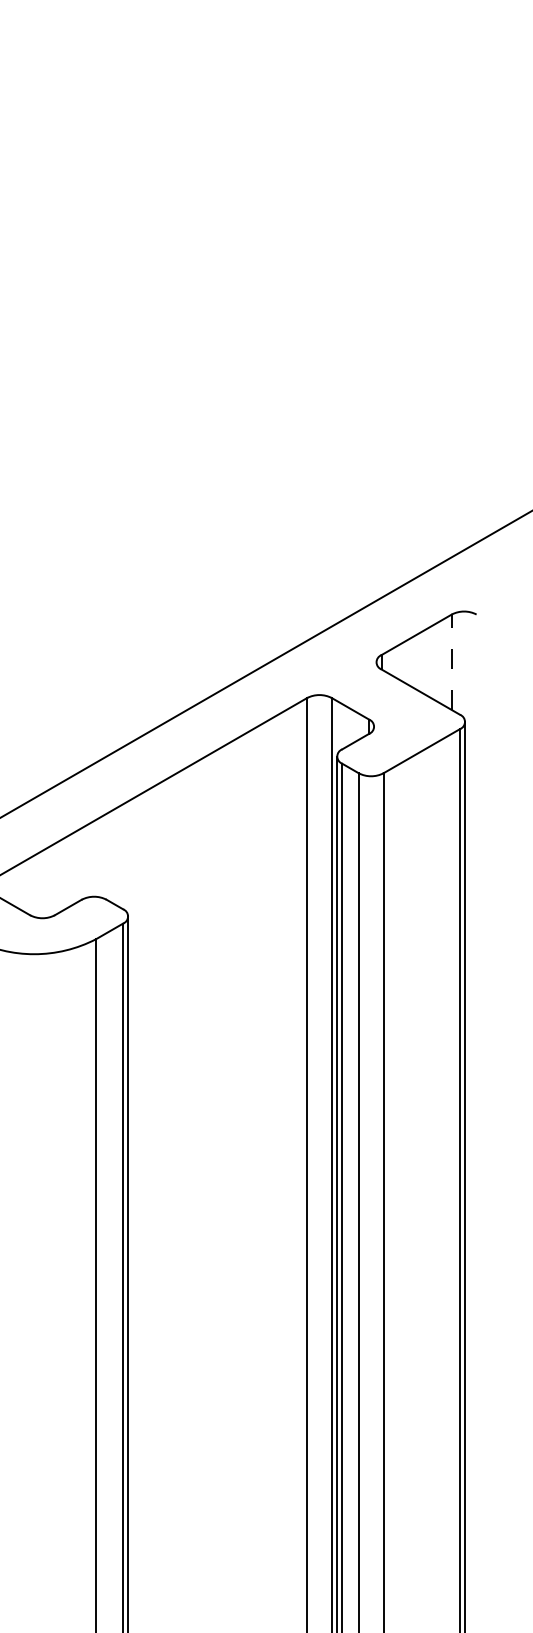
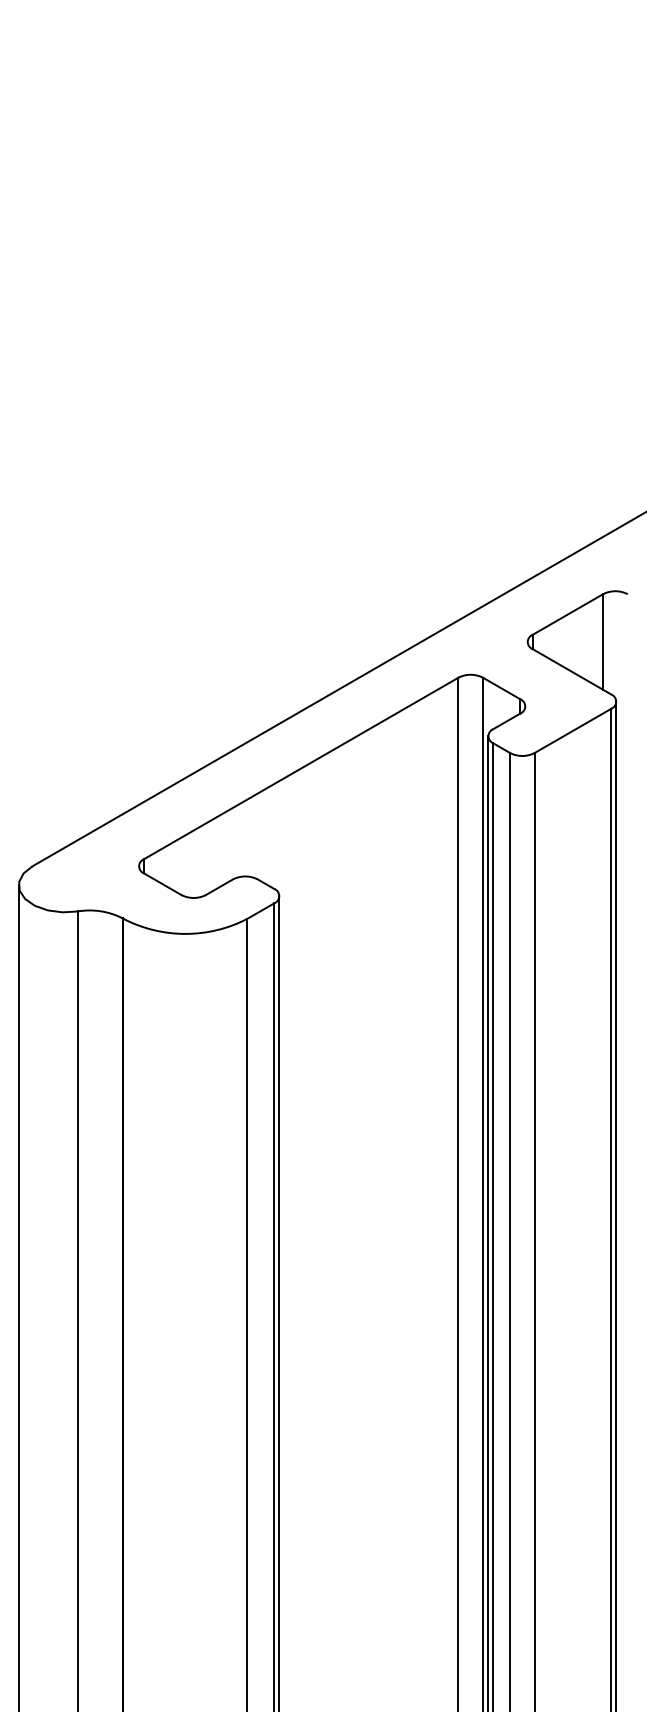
line: (451, 661) -> (602, 641), dashed -> solid

